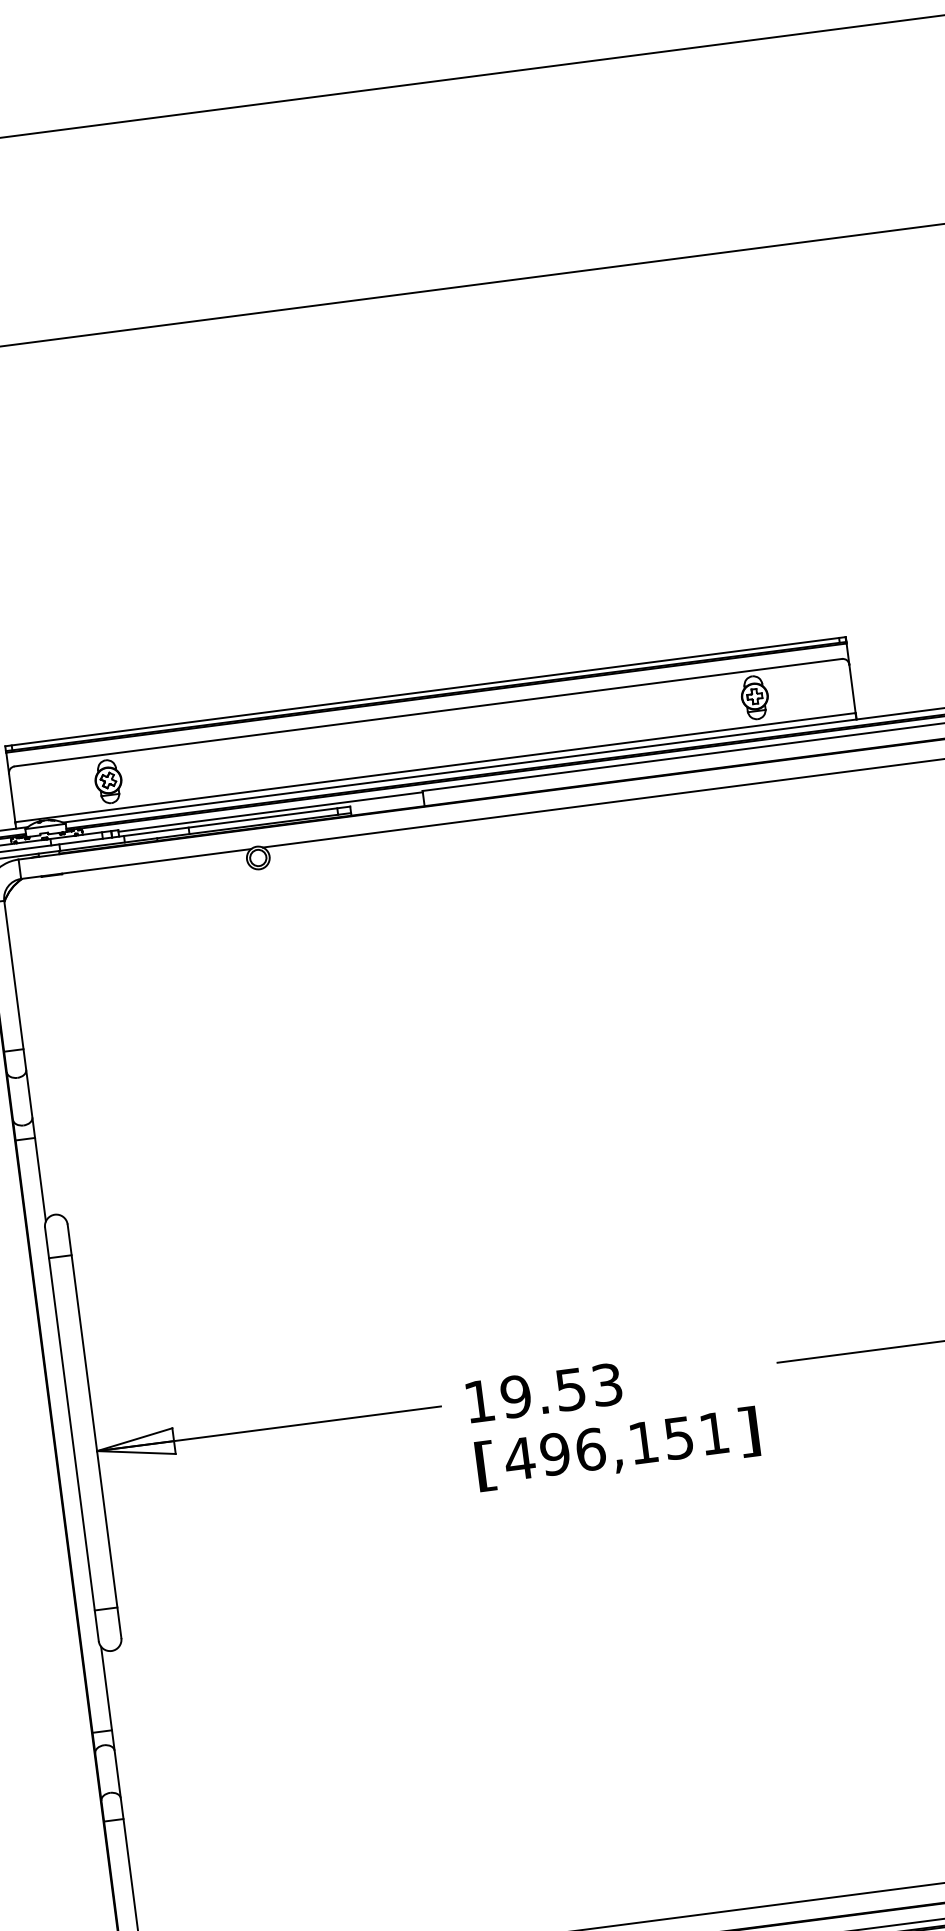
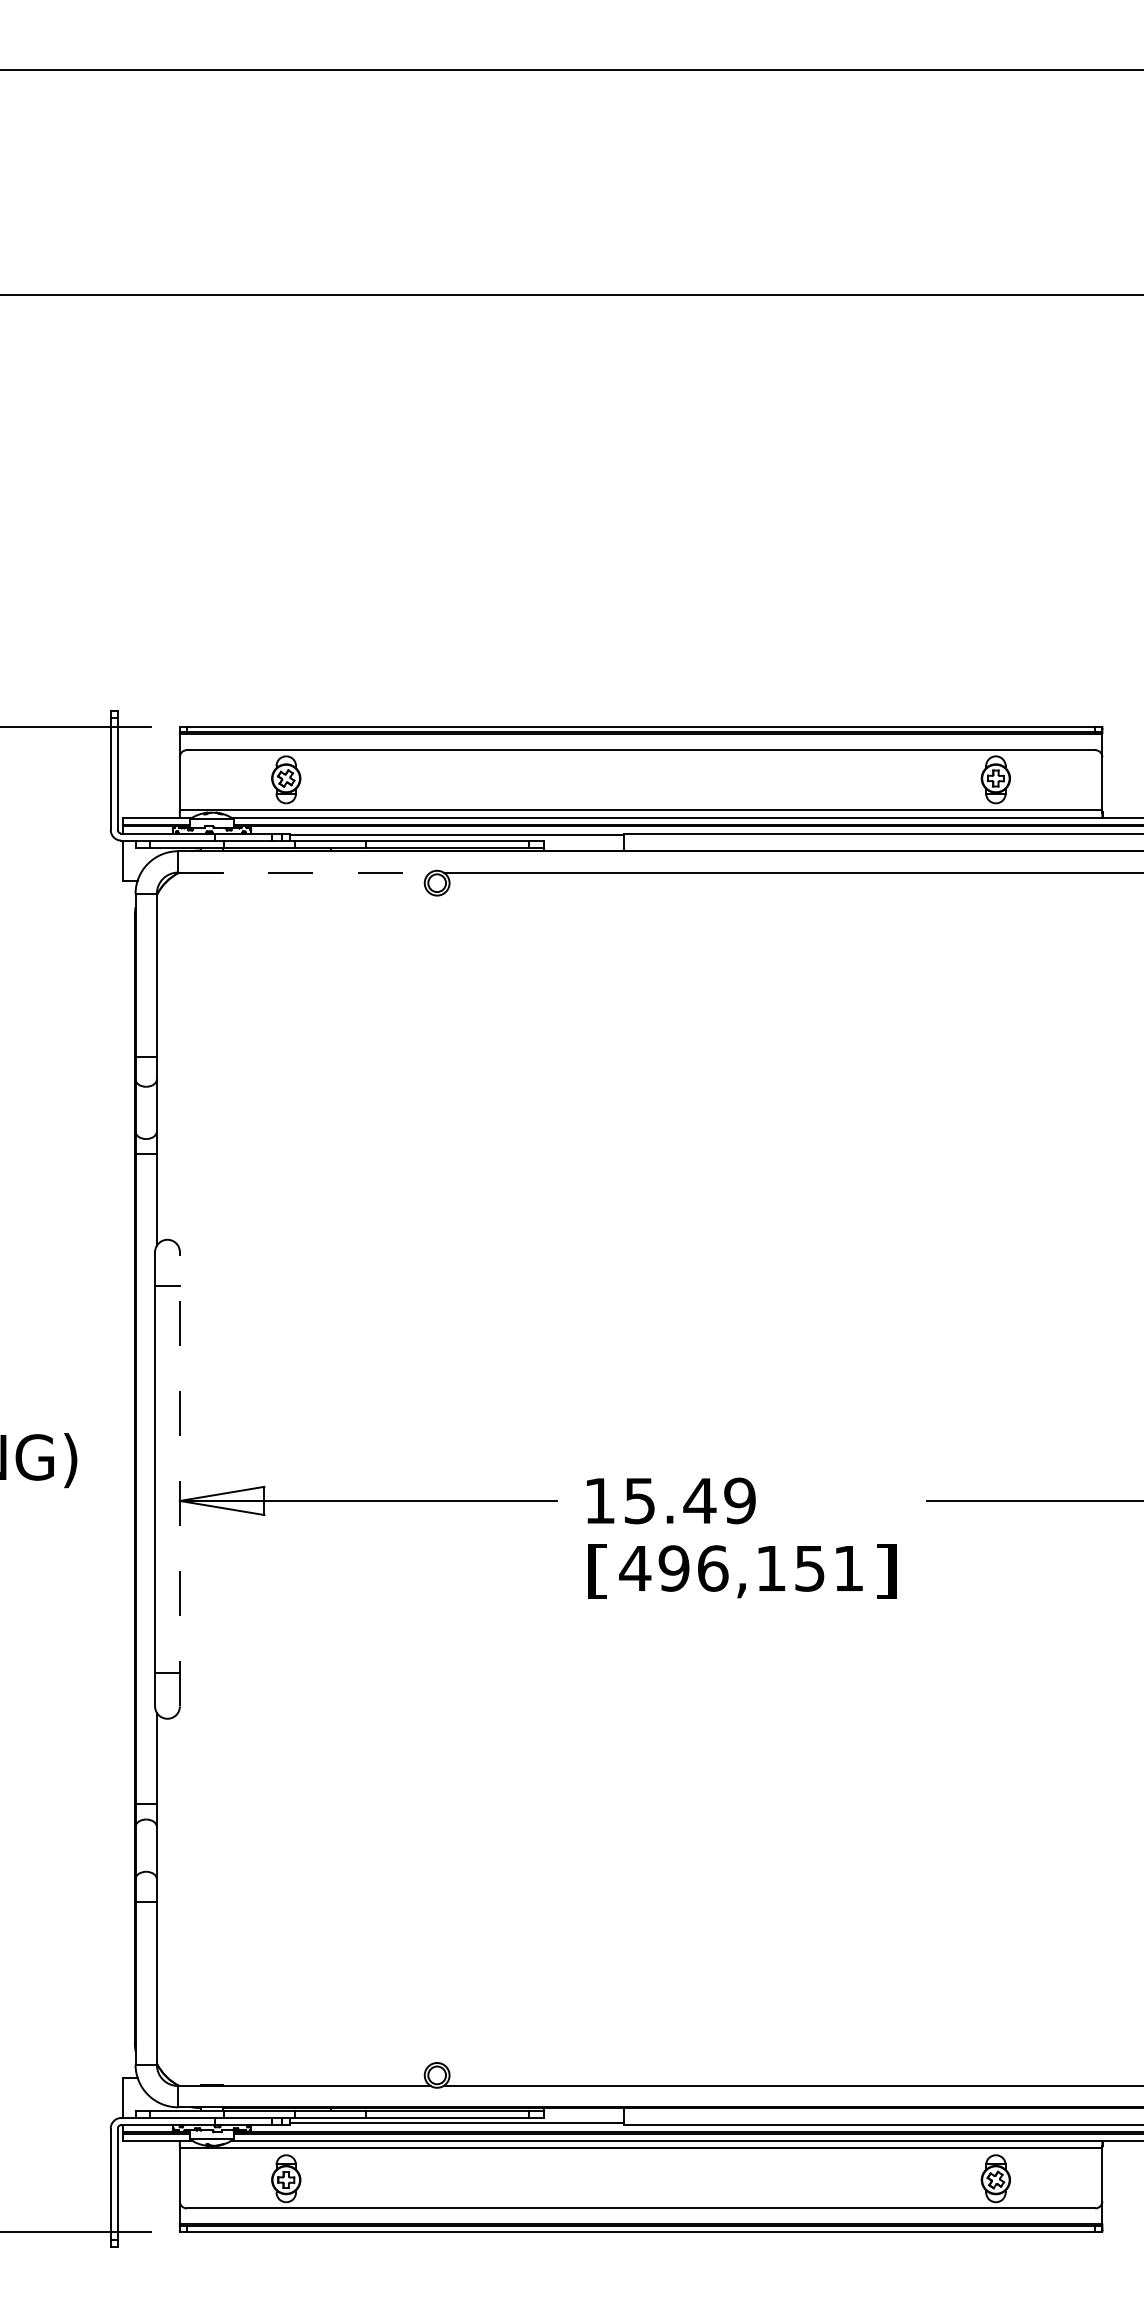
line: (136, 863) -> (304, 872), solid -> dashed
text: (561, 1390) -> (689, 1500), 19.53 -> 15.49
line: (94, 1430) -> (179, 1478), solid -> dashed

